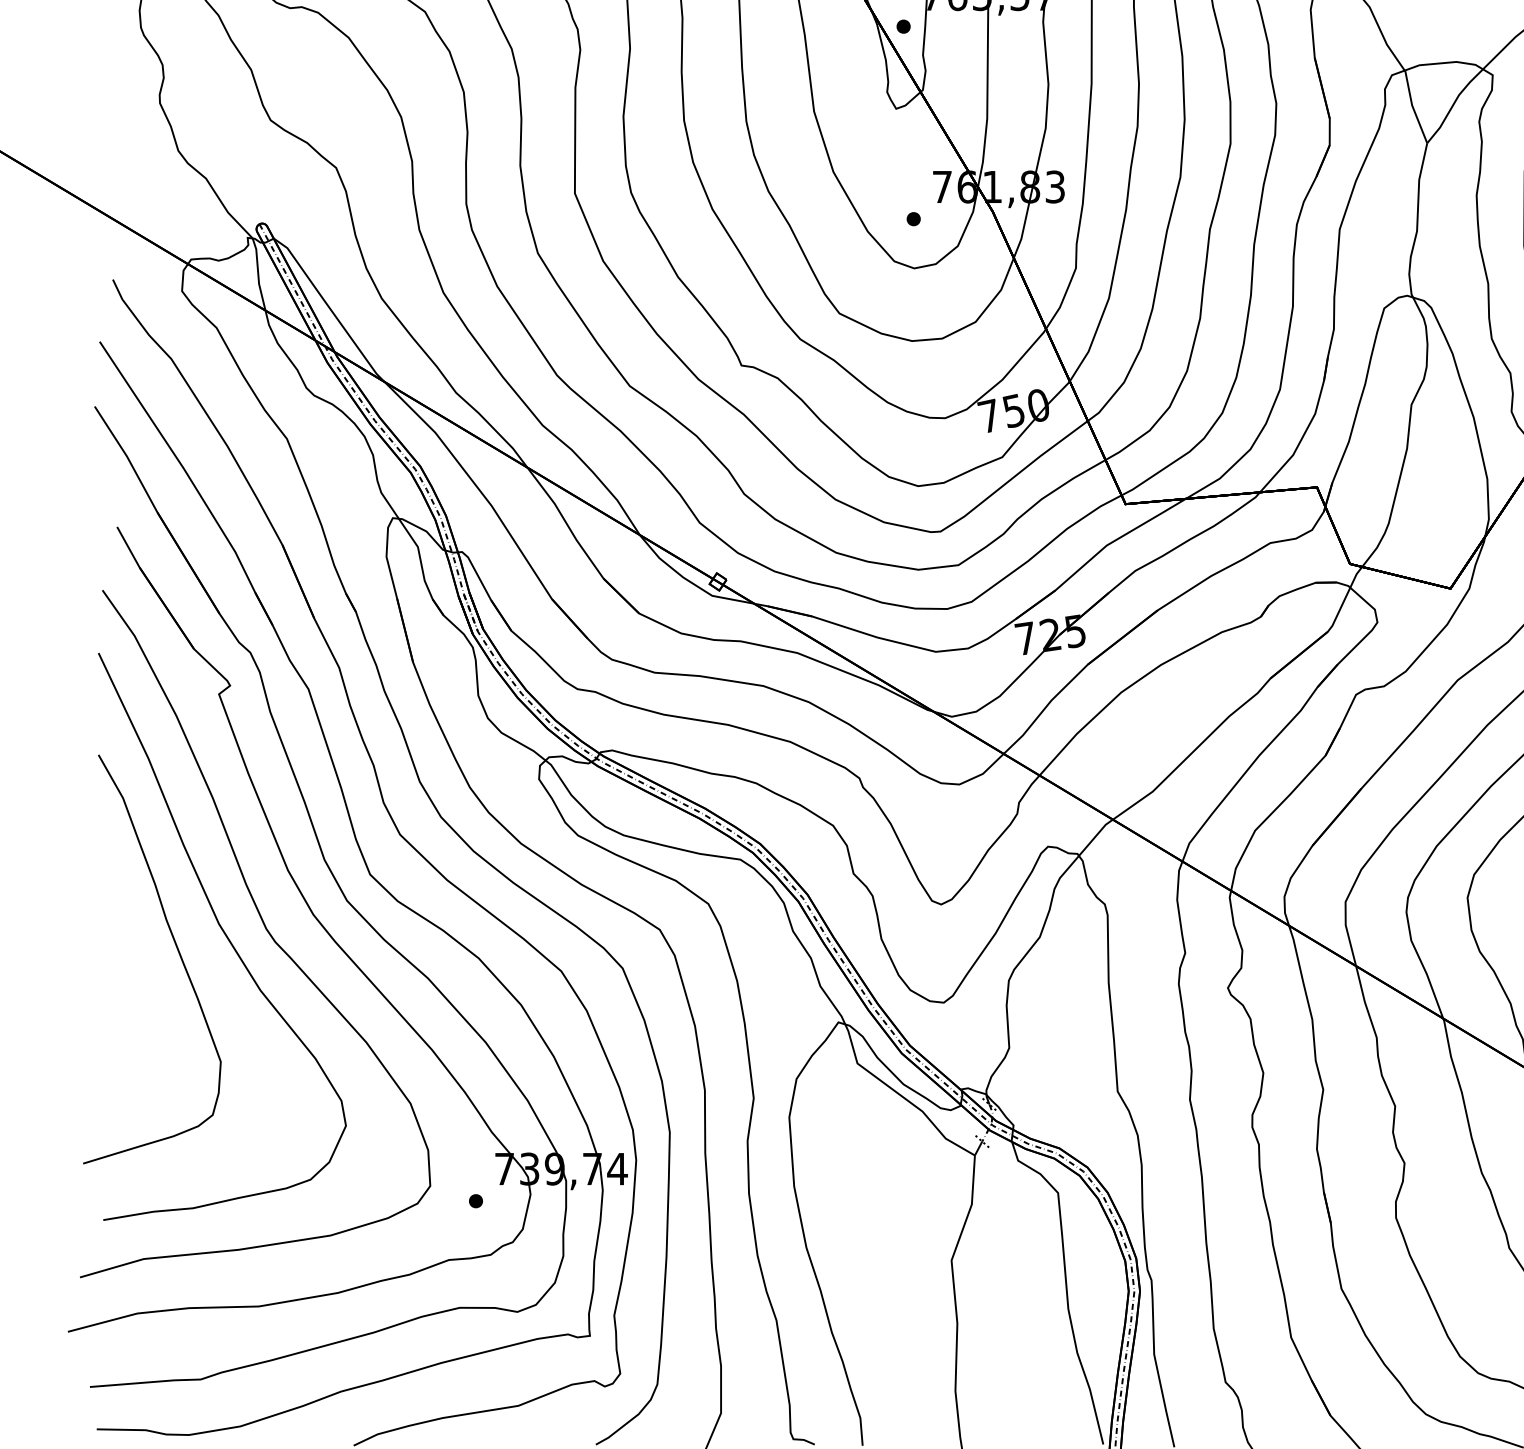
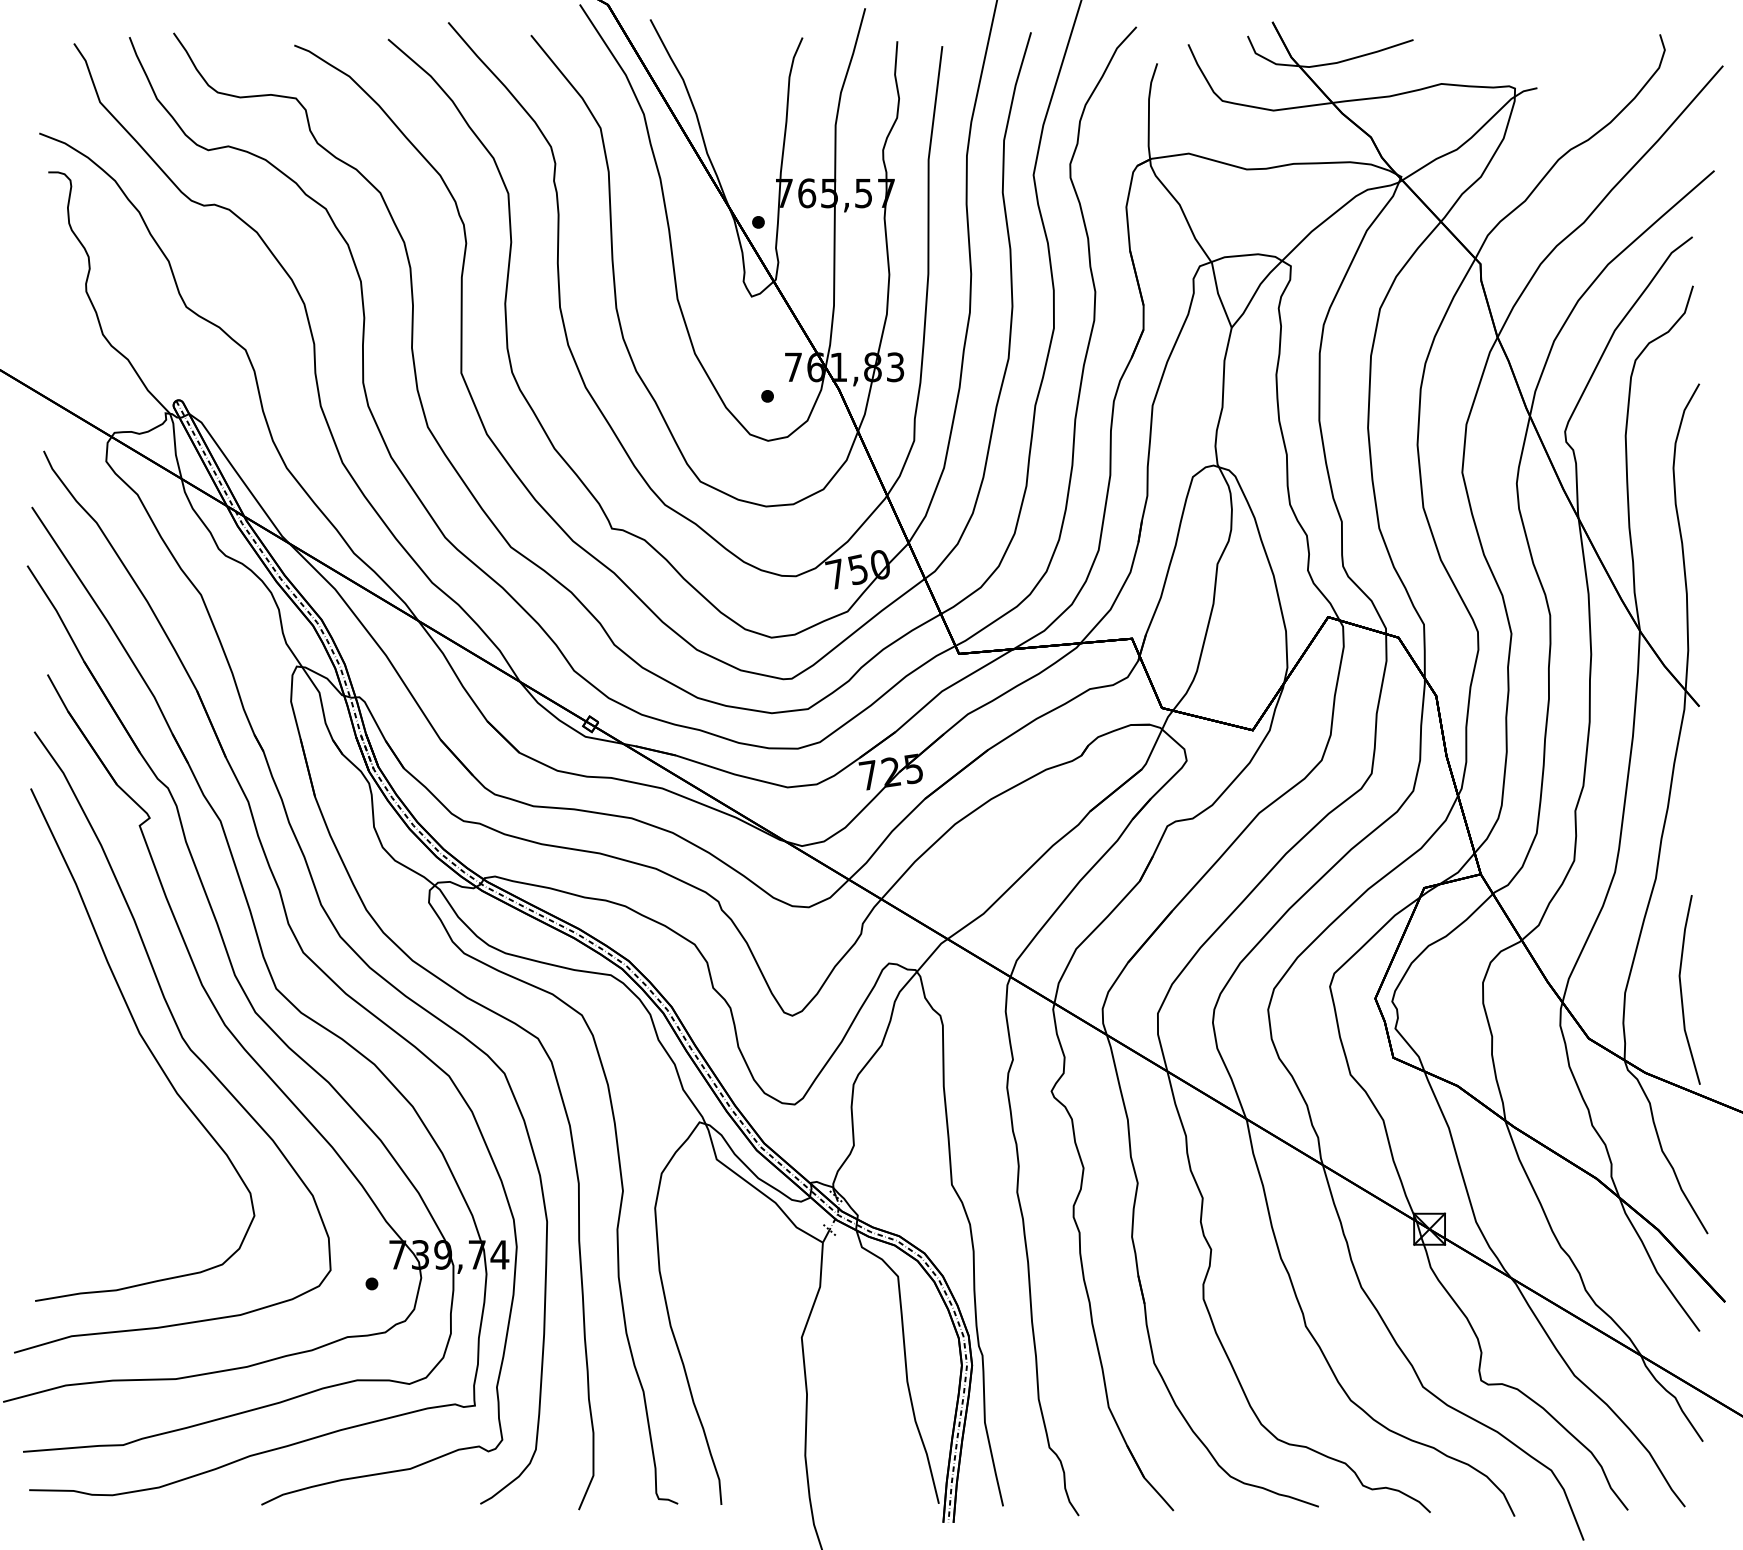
curve: (175, 947) -> (100, 1054), removed

